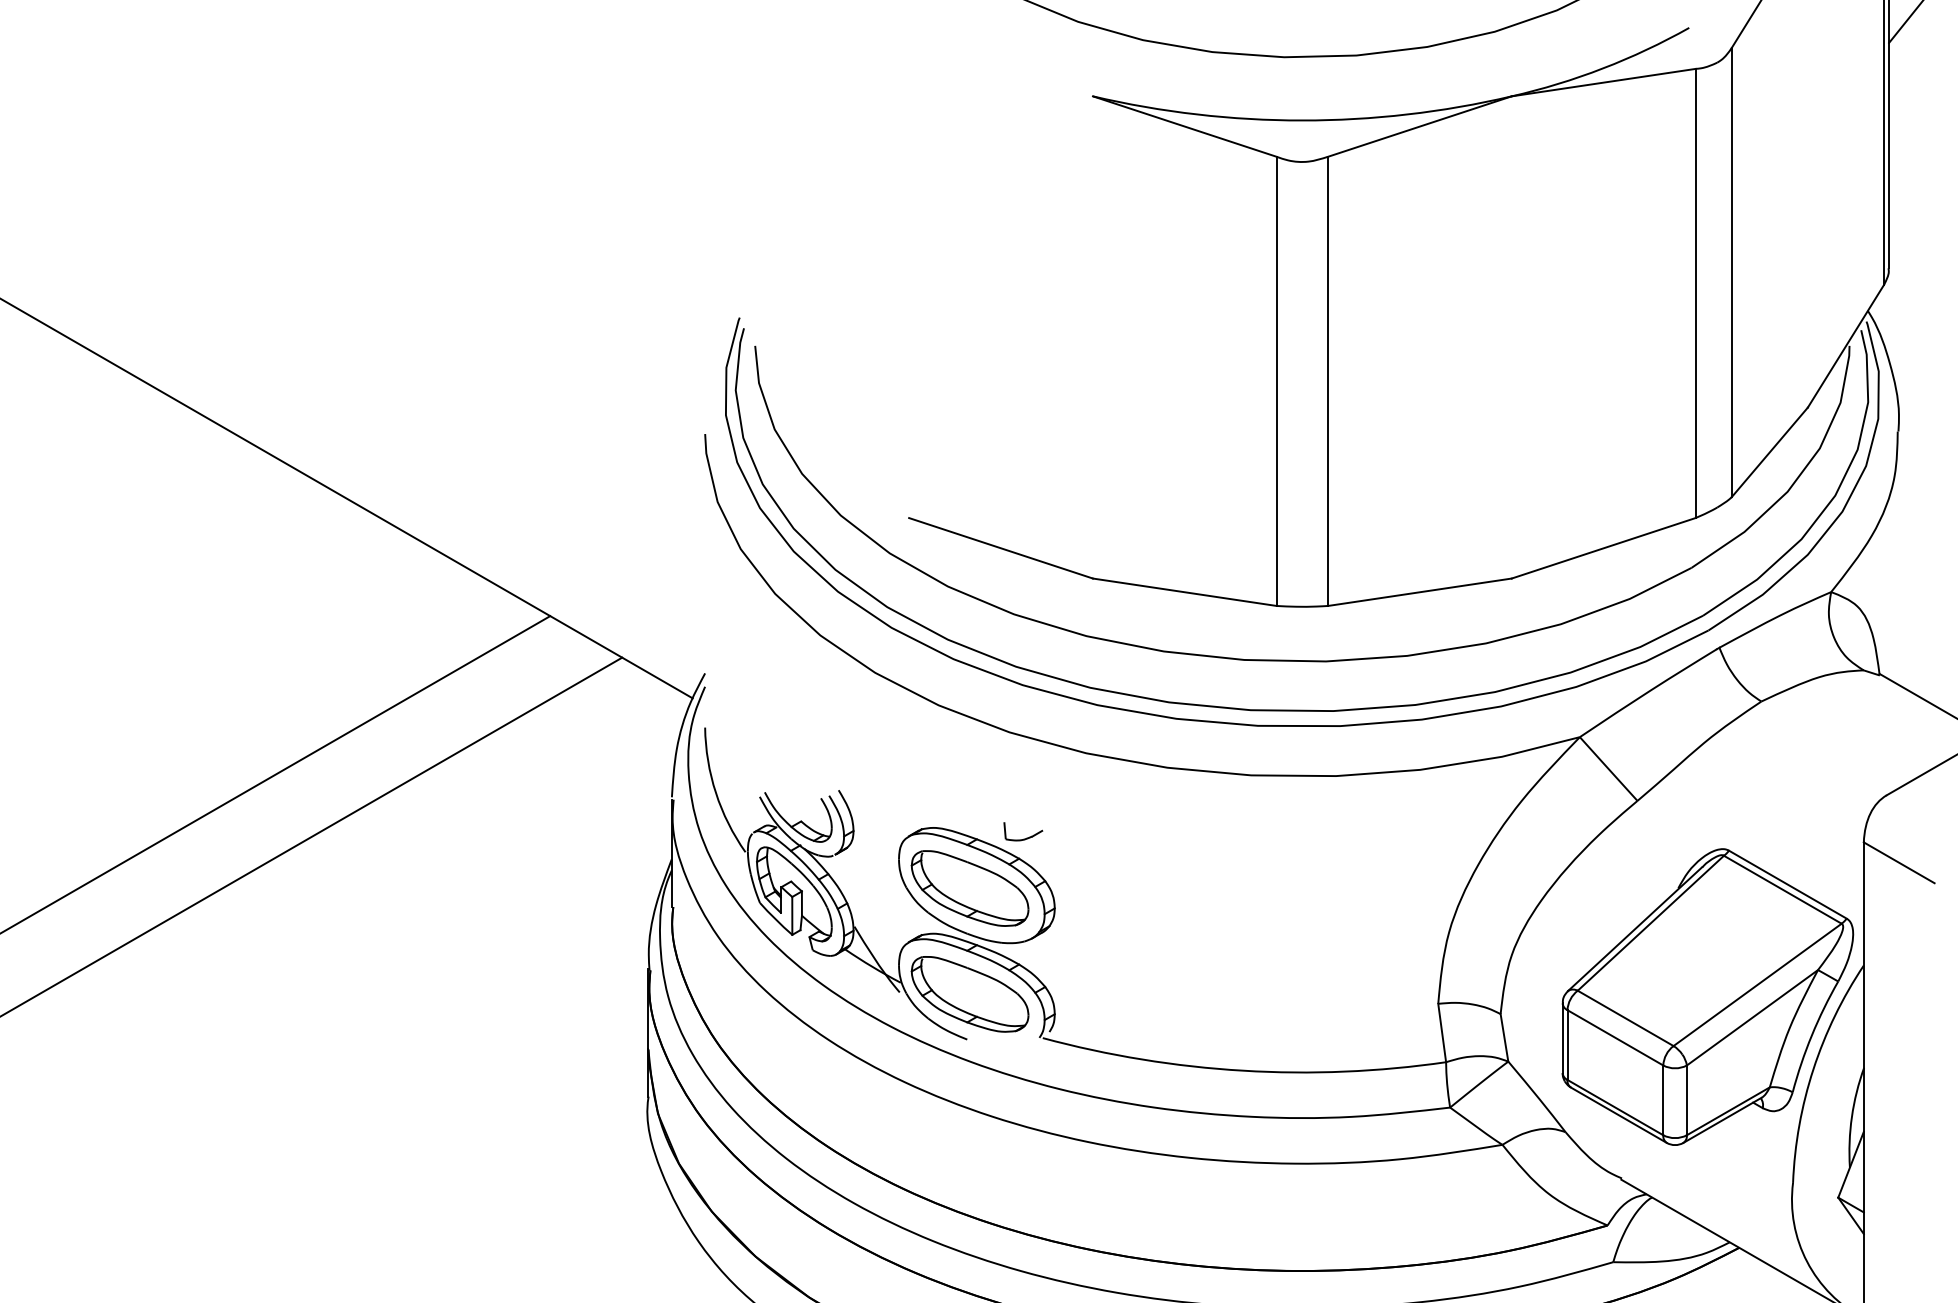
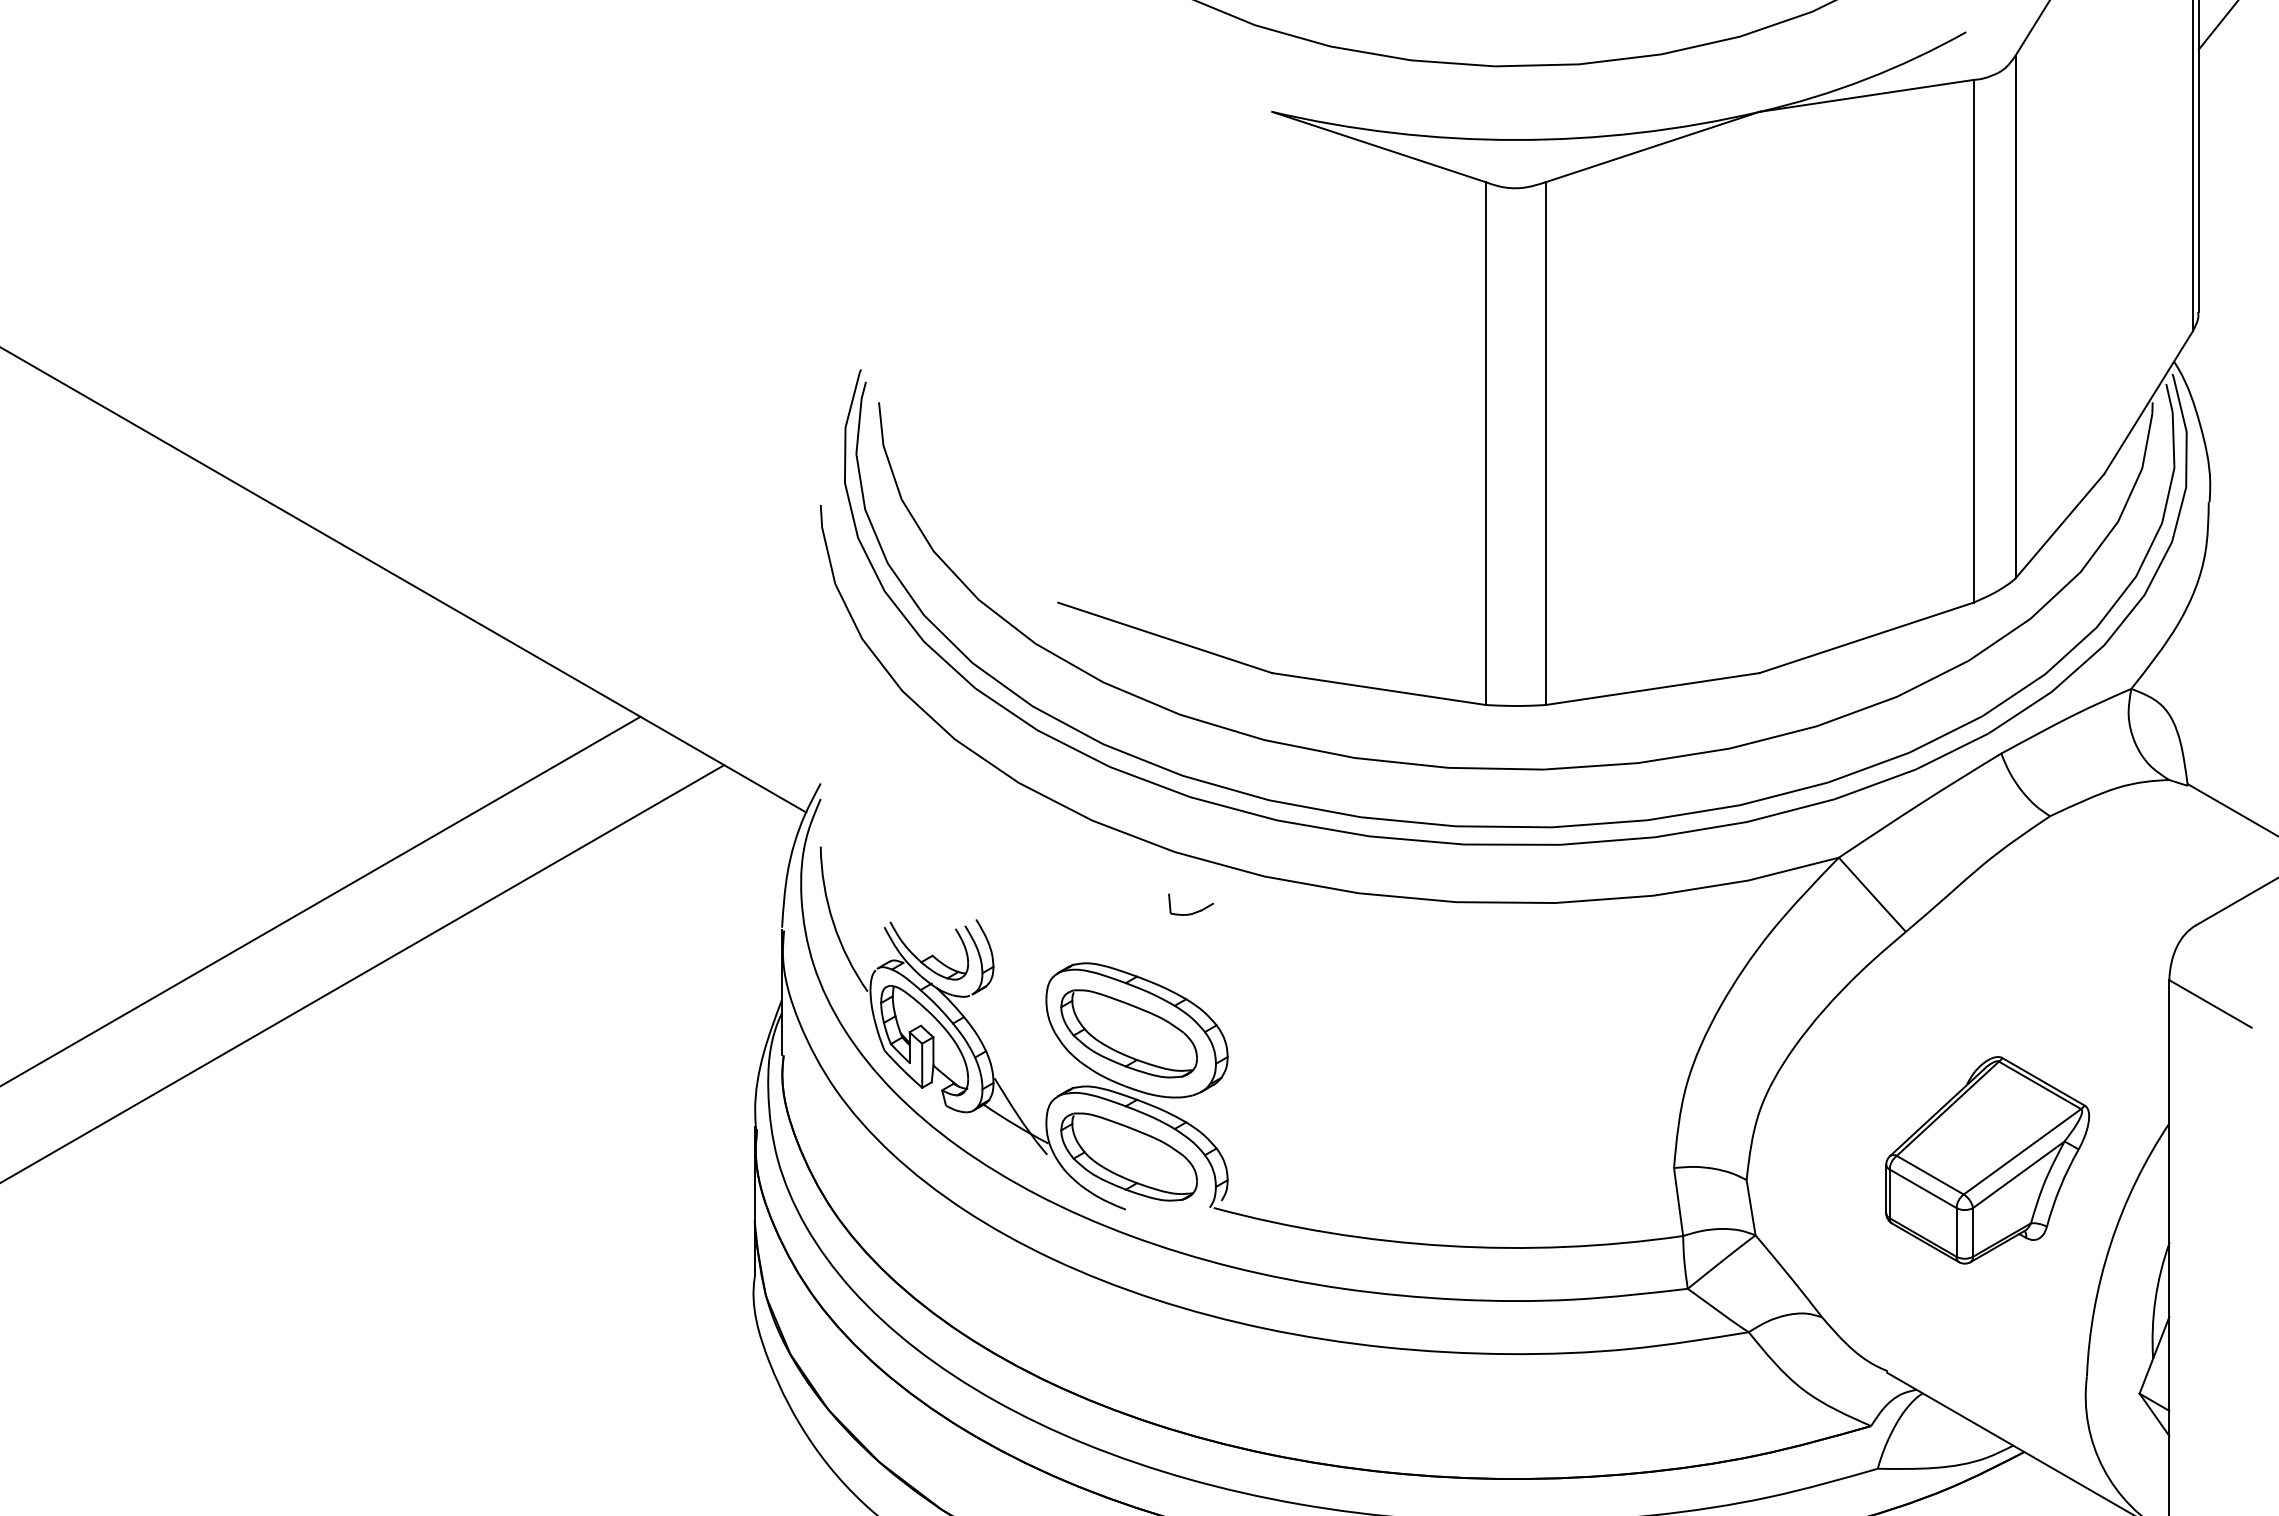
part: (1024, 838) -> (1192, 912), moved
part: (1707, 997) -> (1987, 1160), size x0.6

